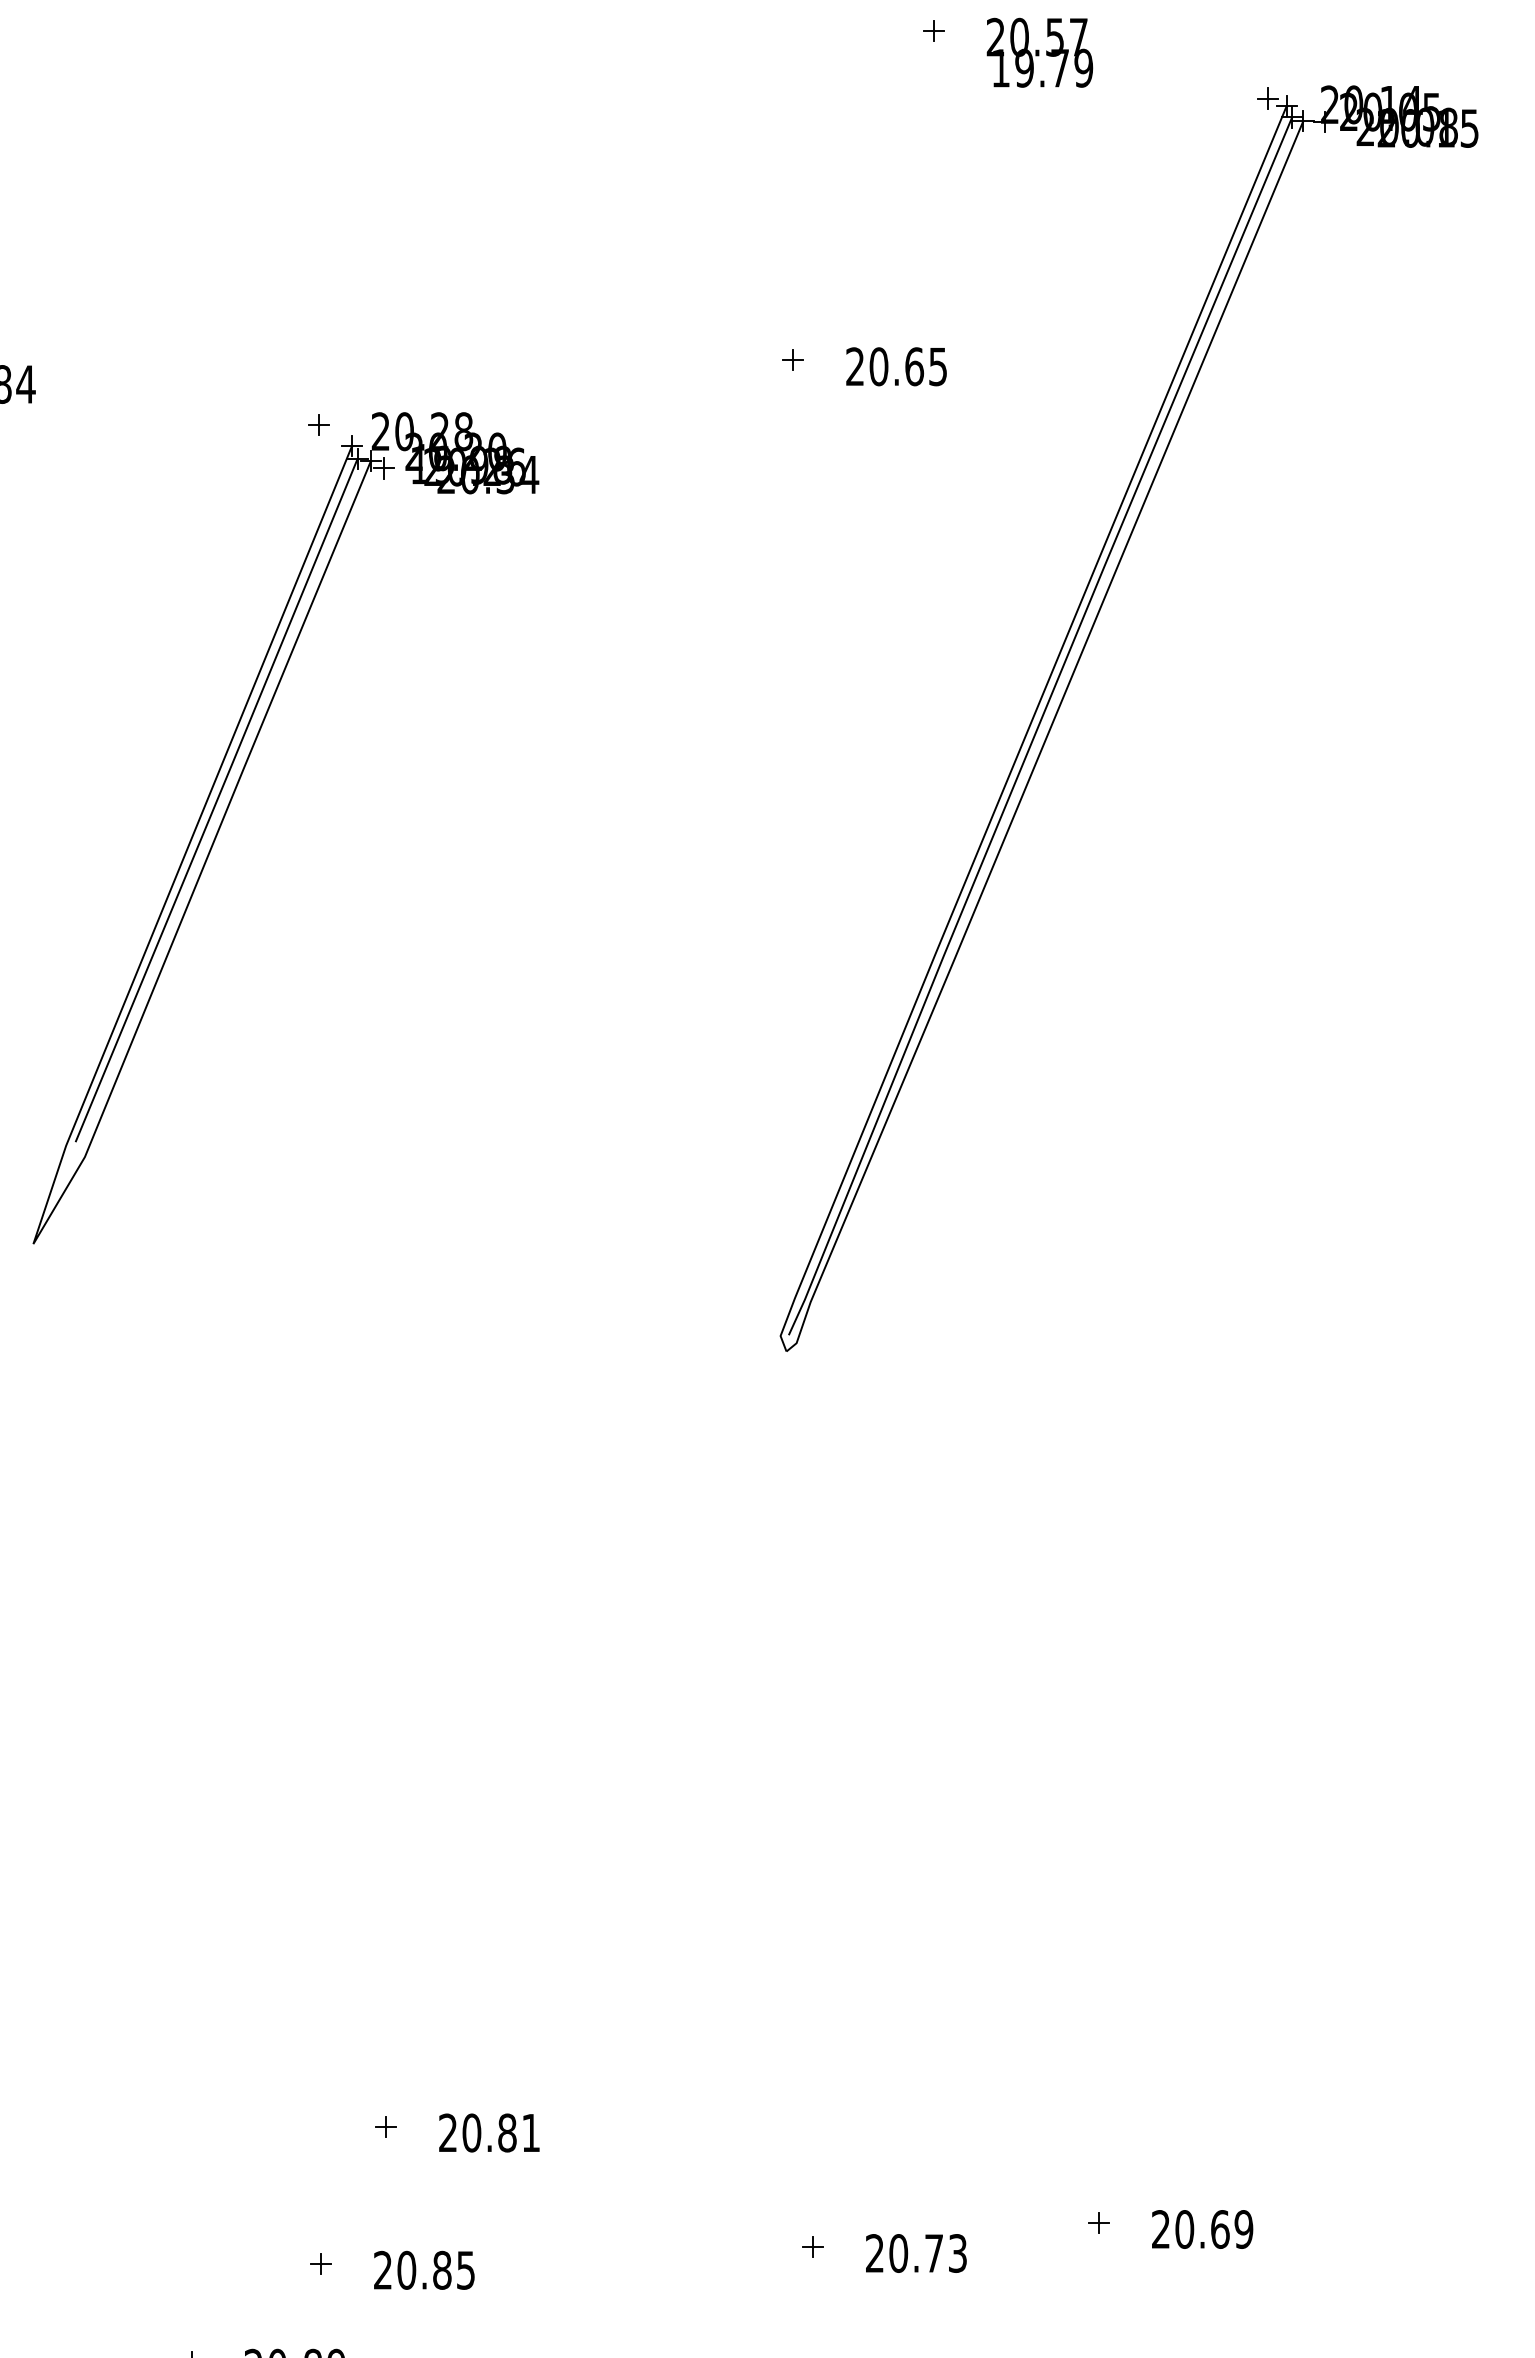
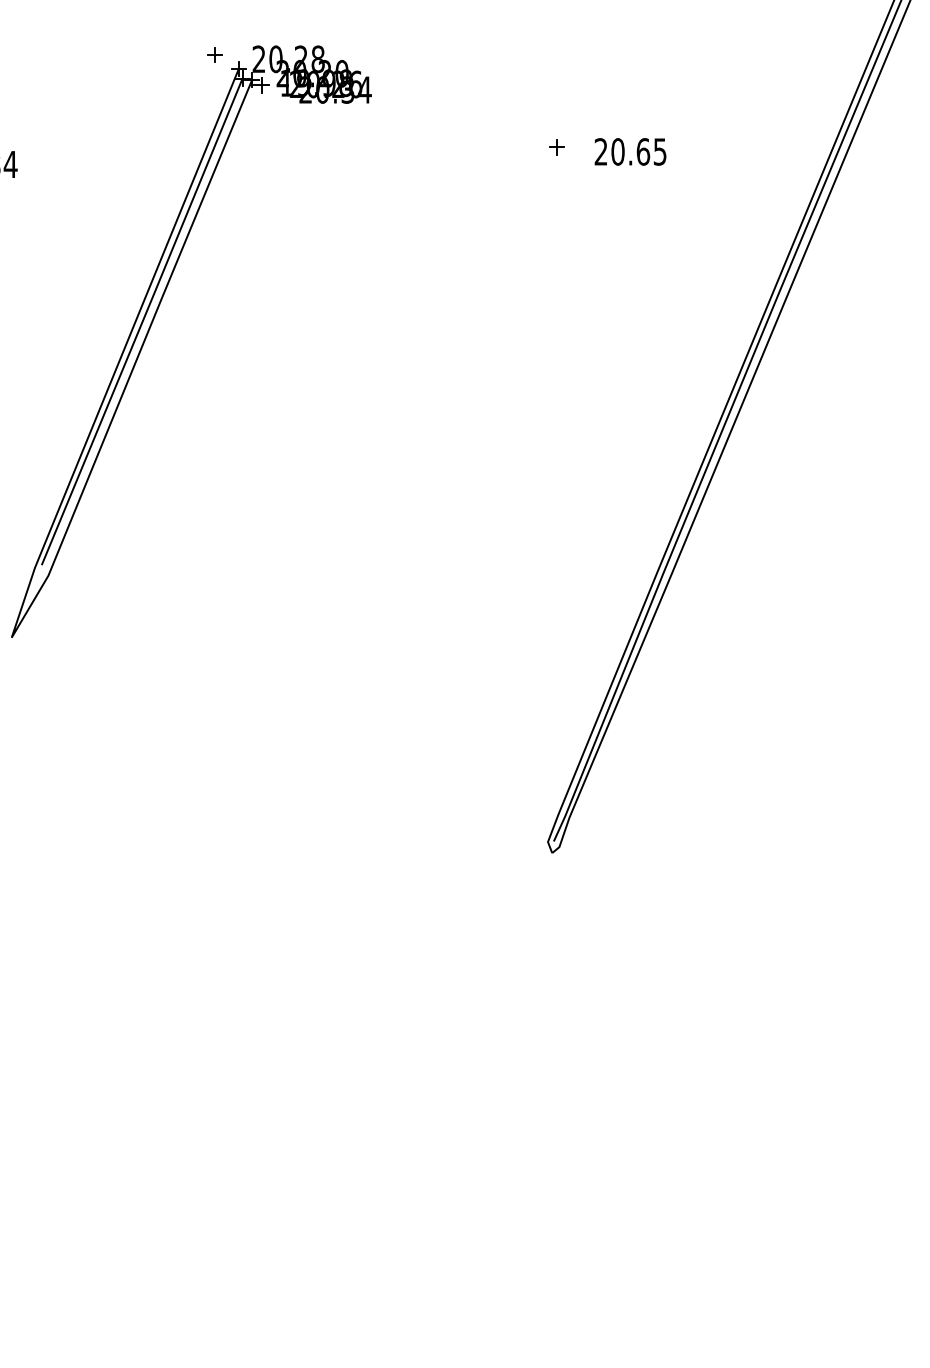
part: (230, 804) -> (152, 324), moved

